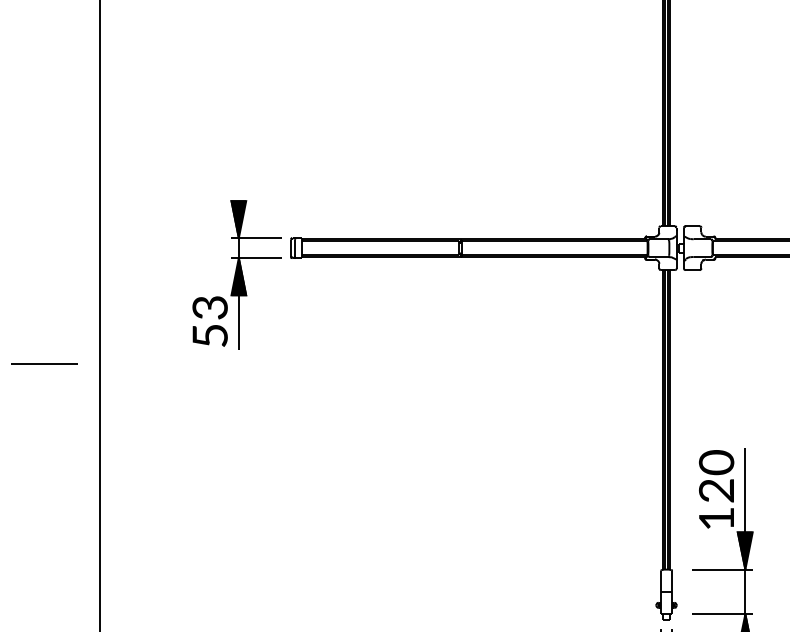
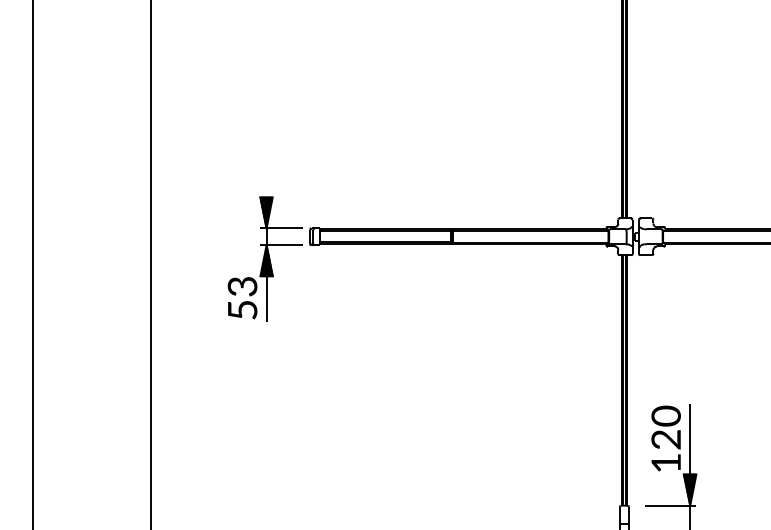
line: (43, 363) -> (103, 333), removed

